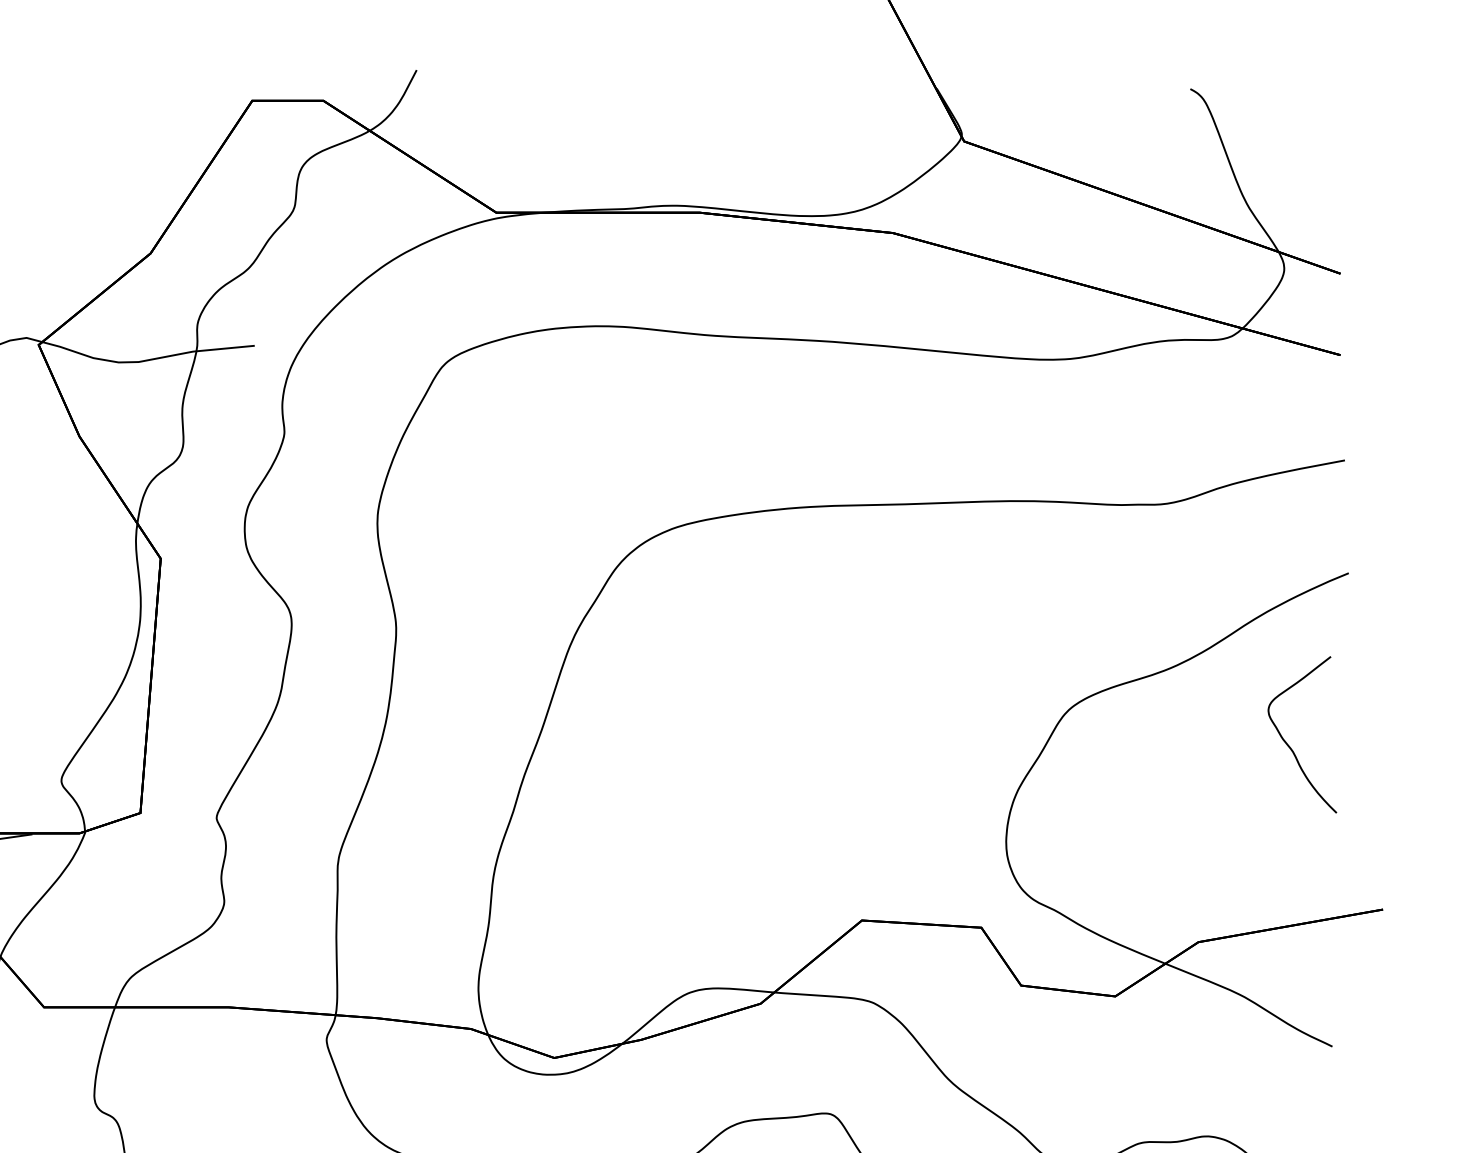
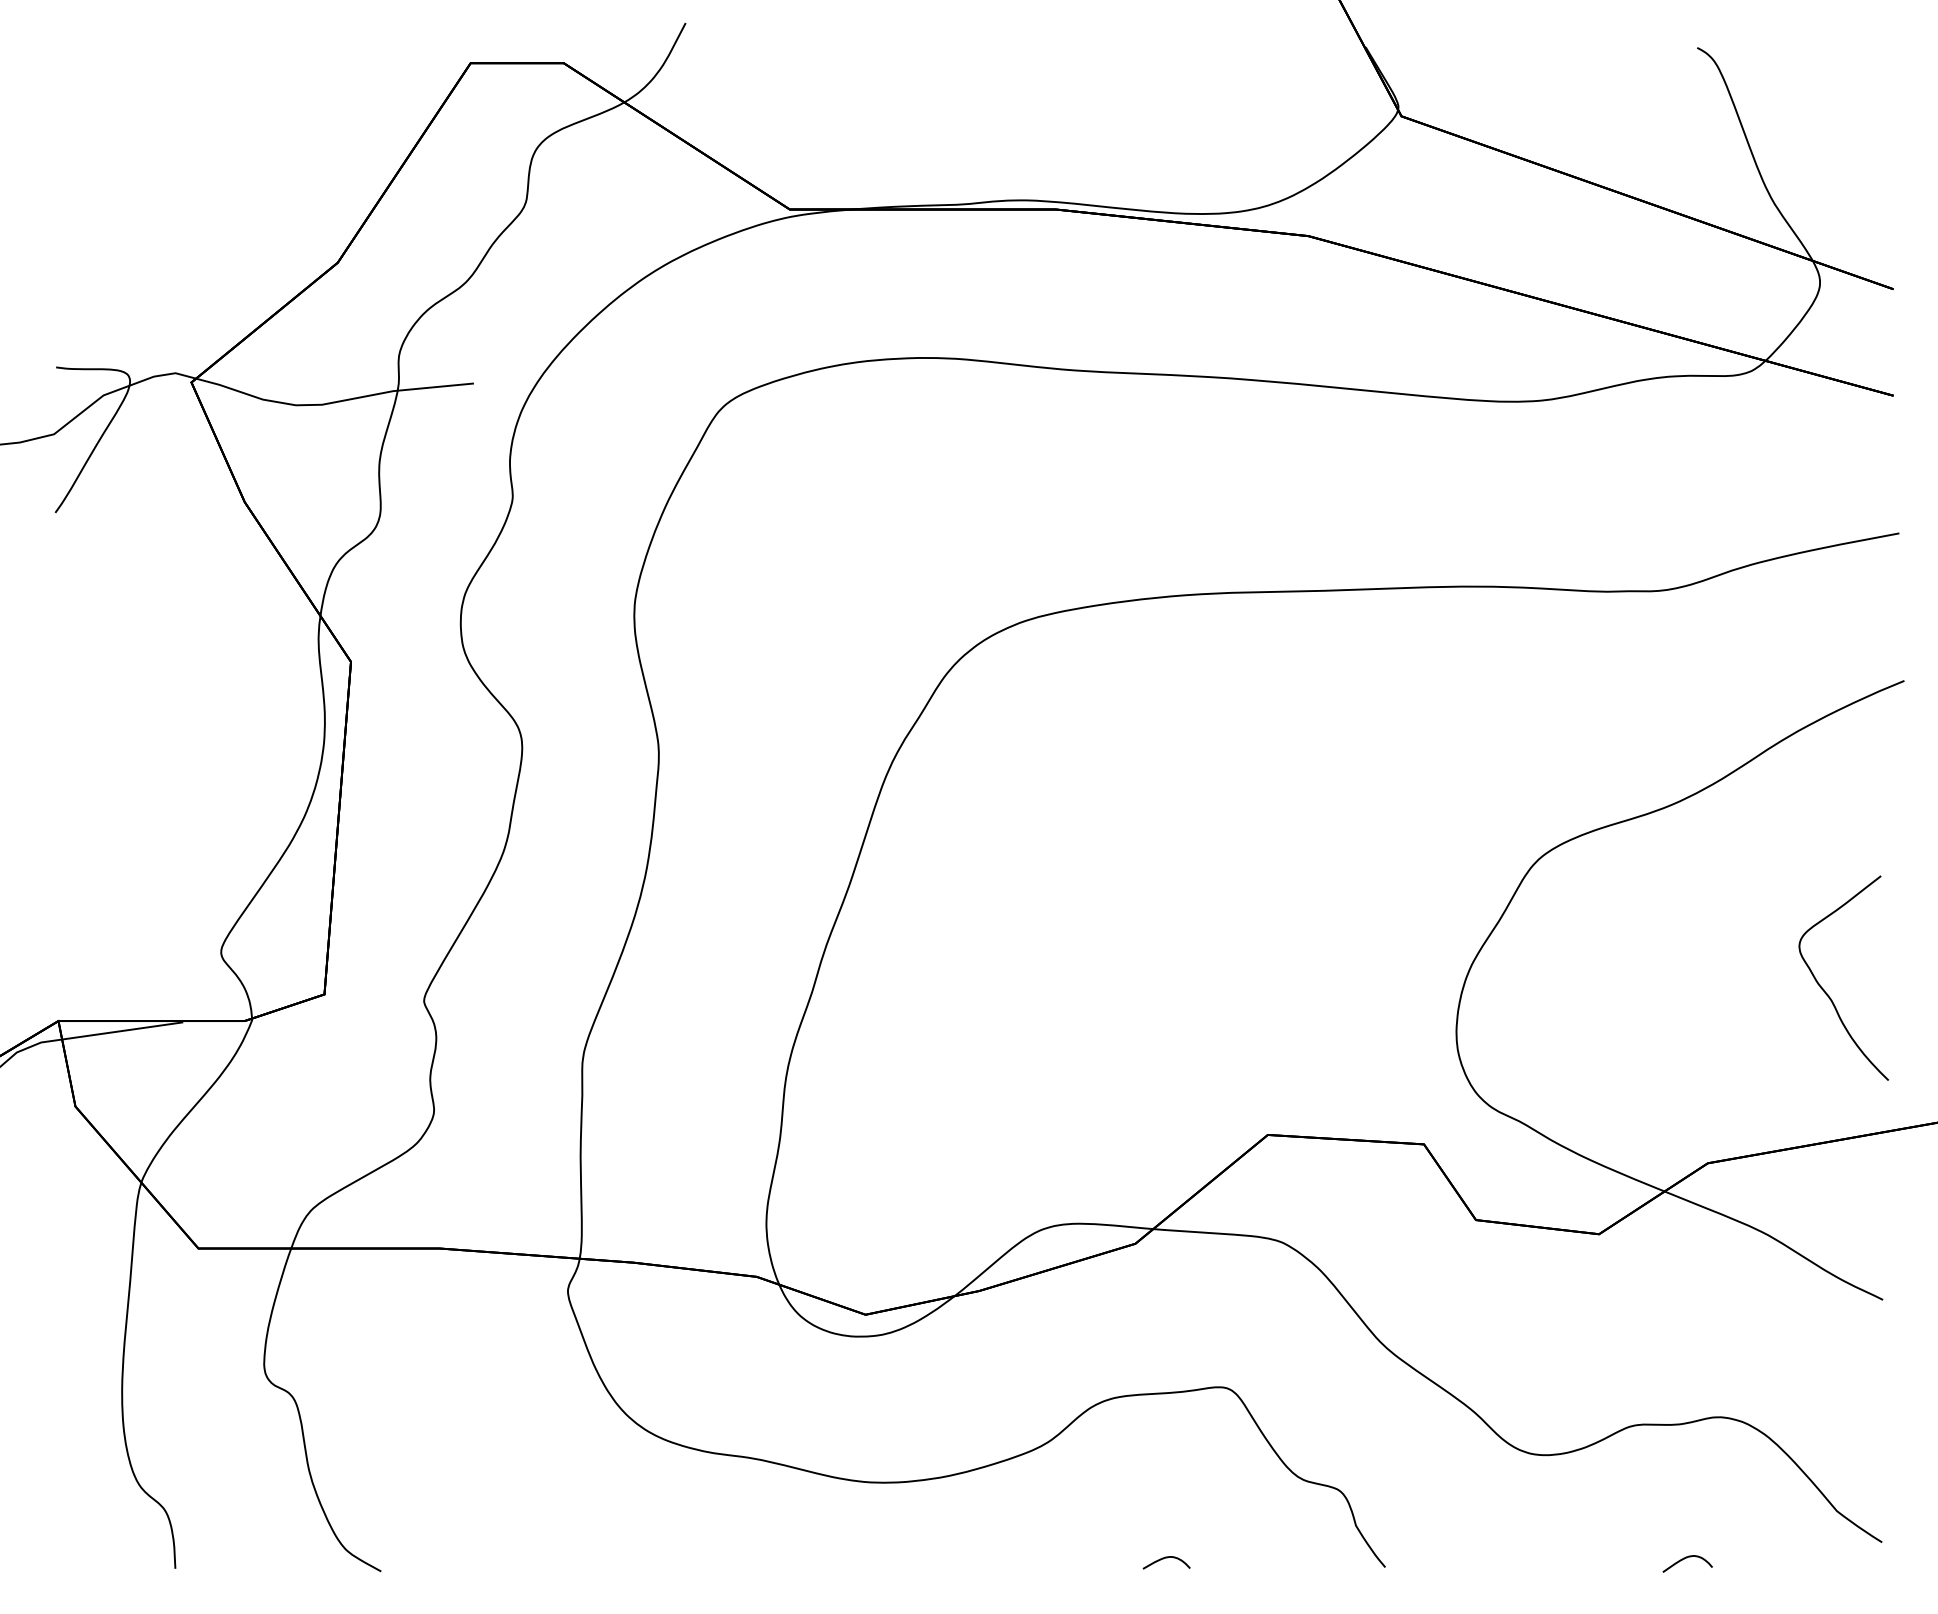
part: (1287, 743) -> (1824, 989), moved

